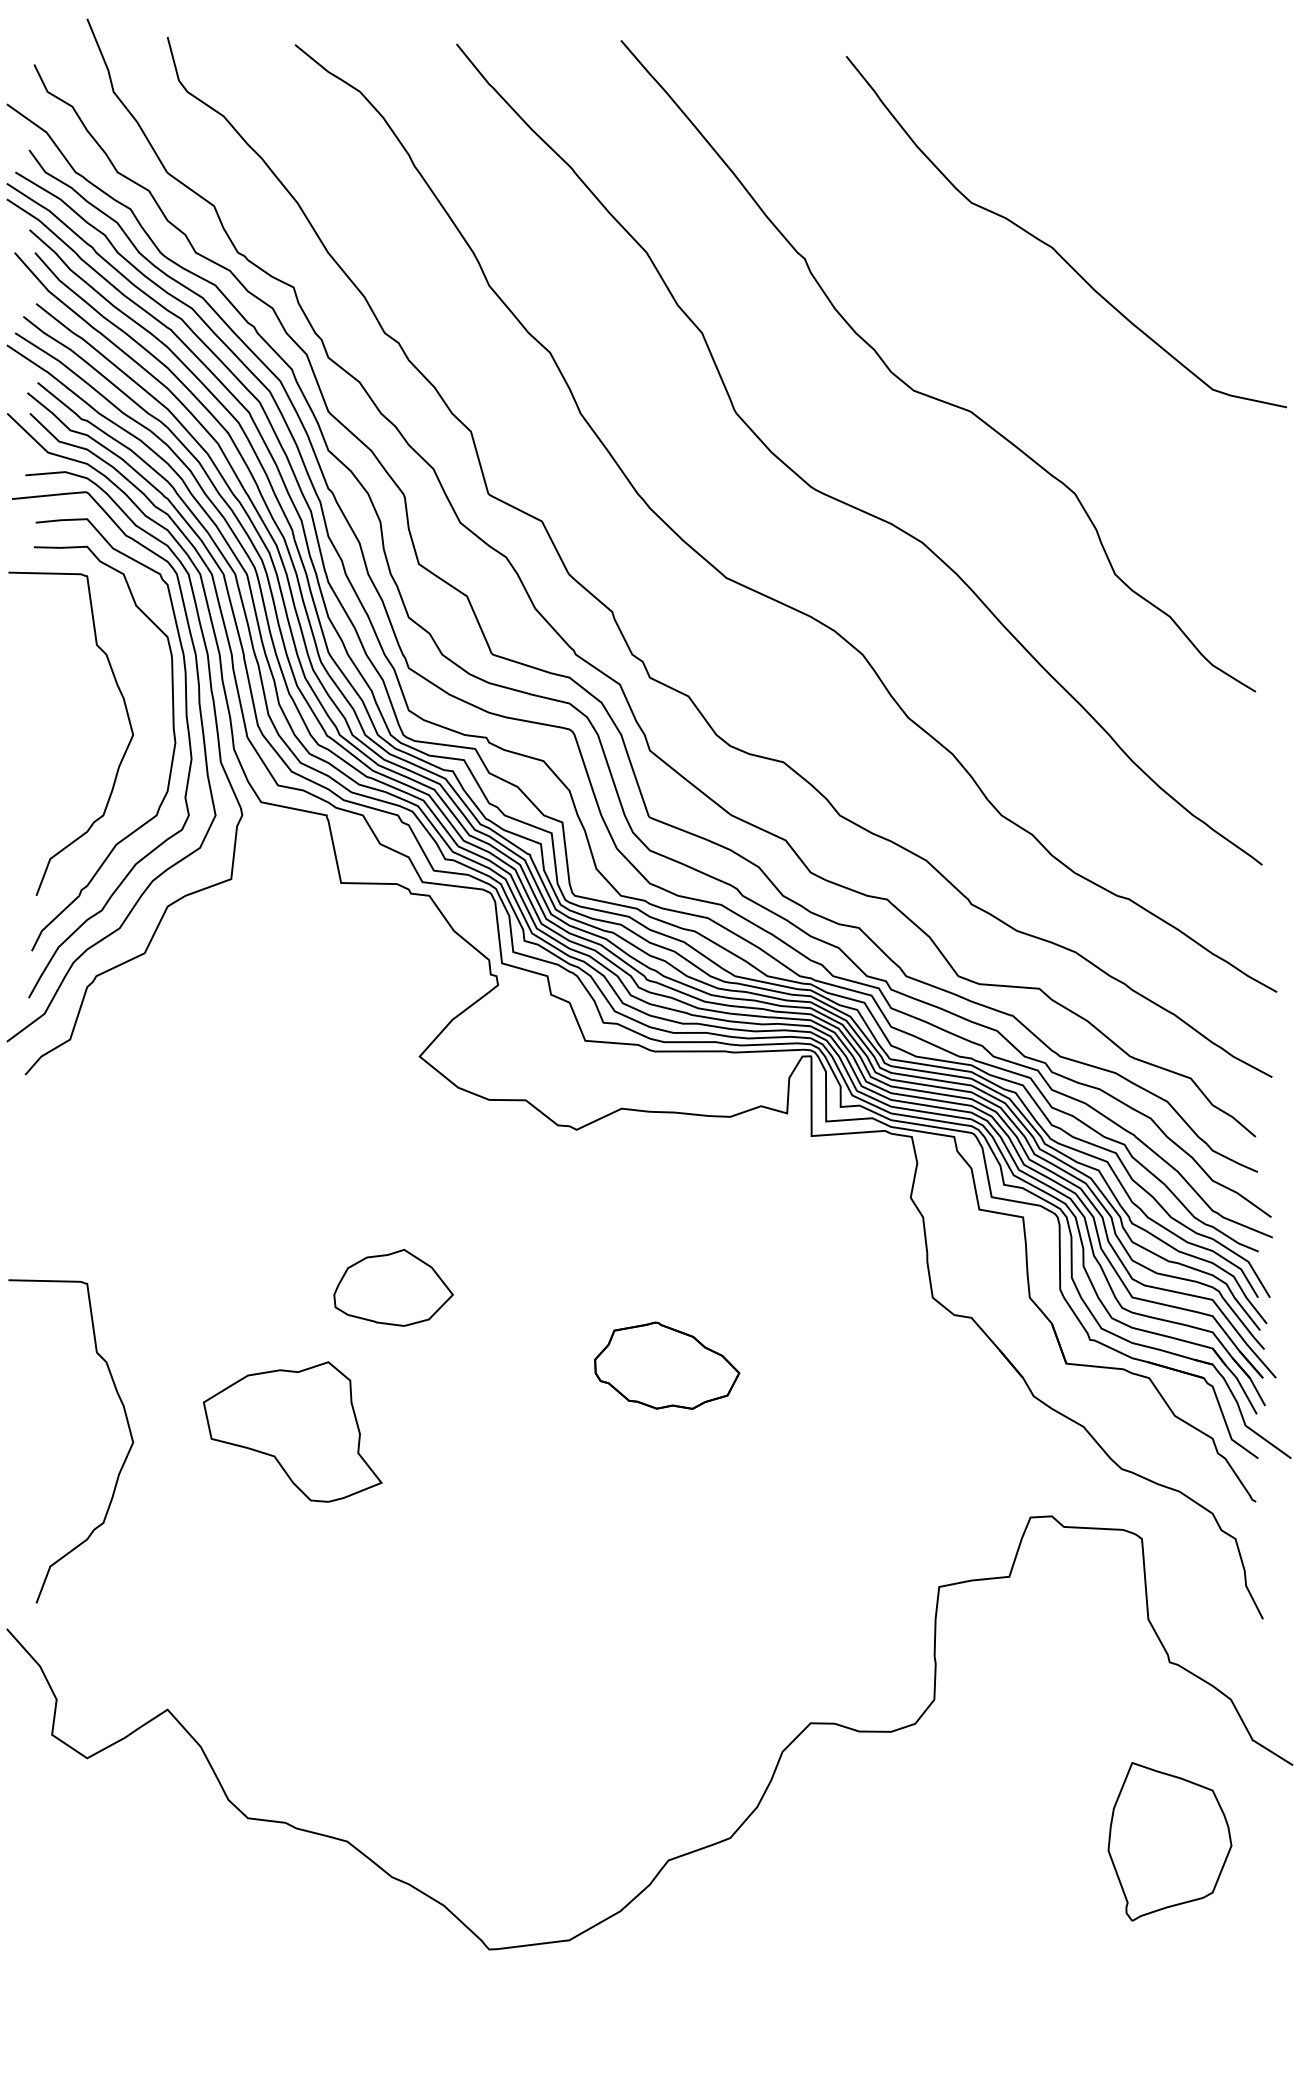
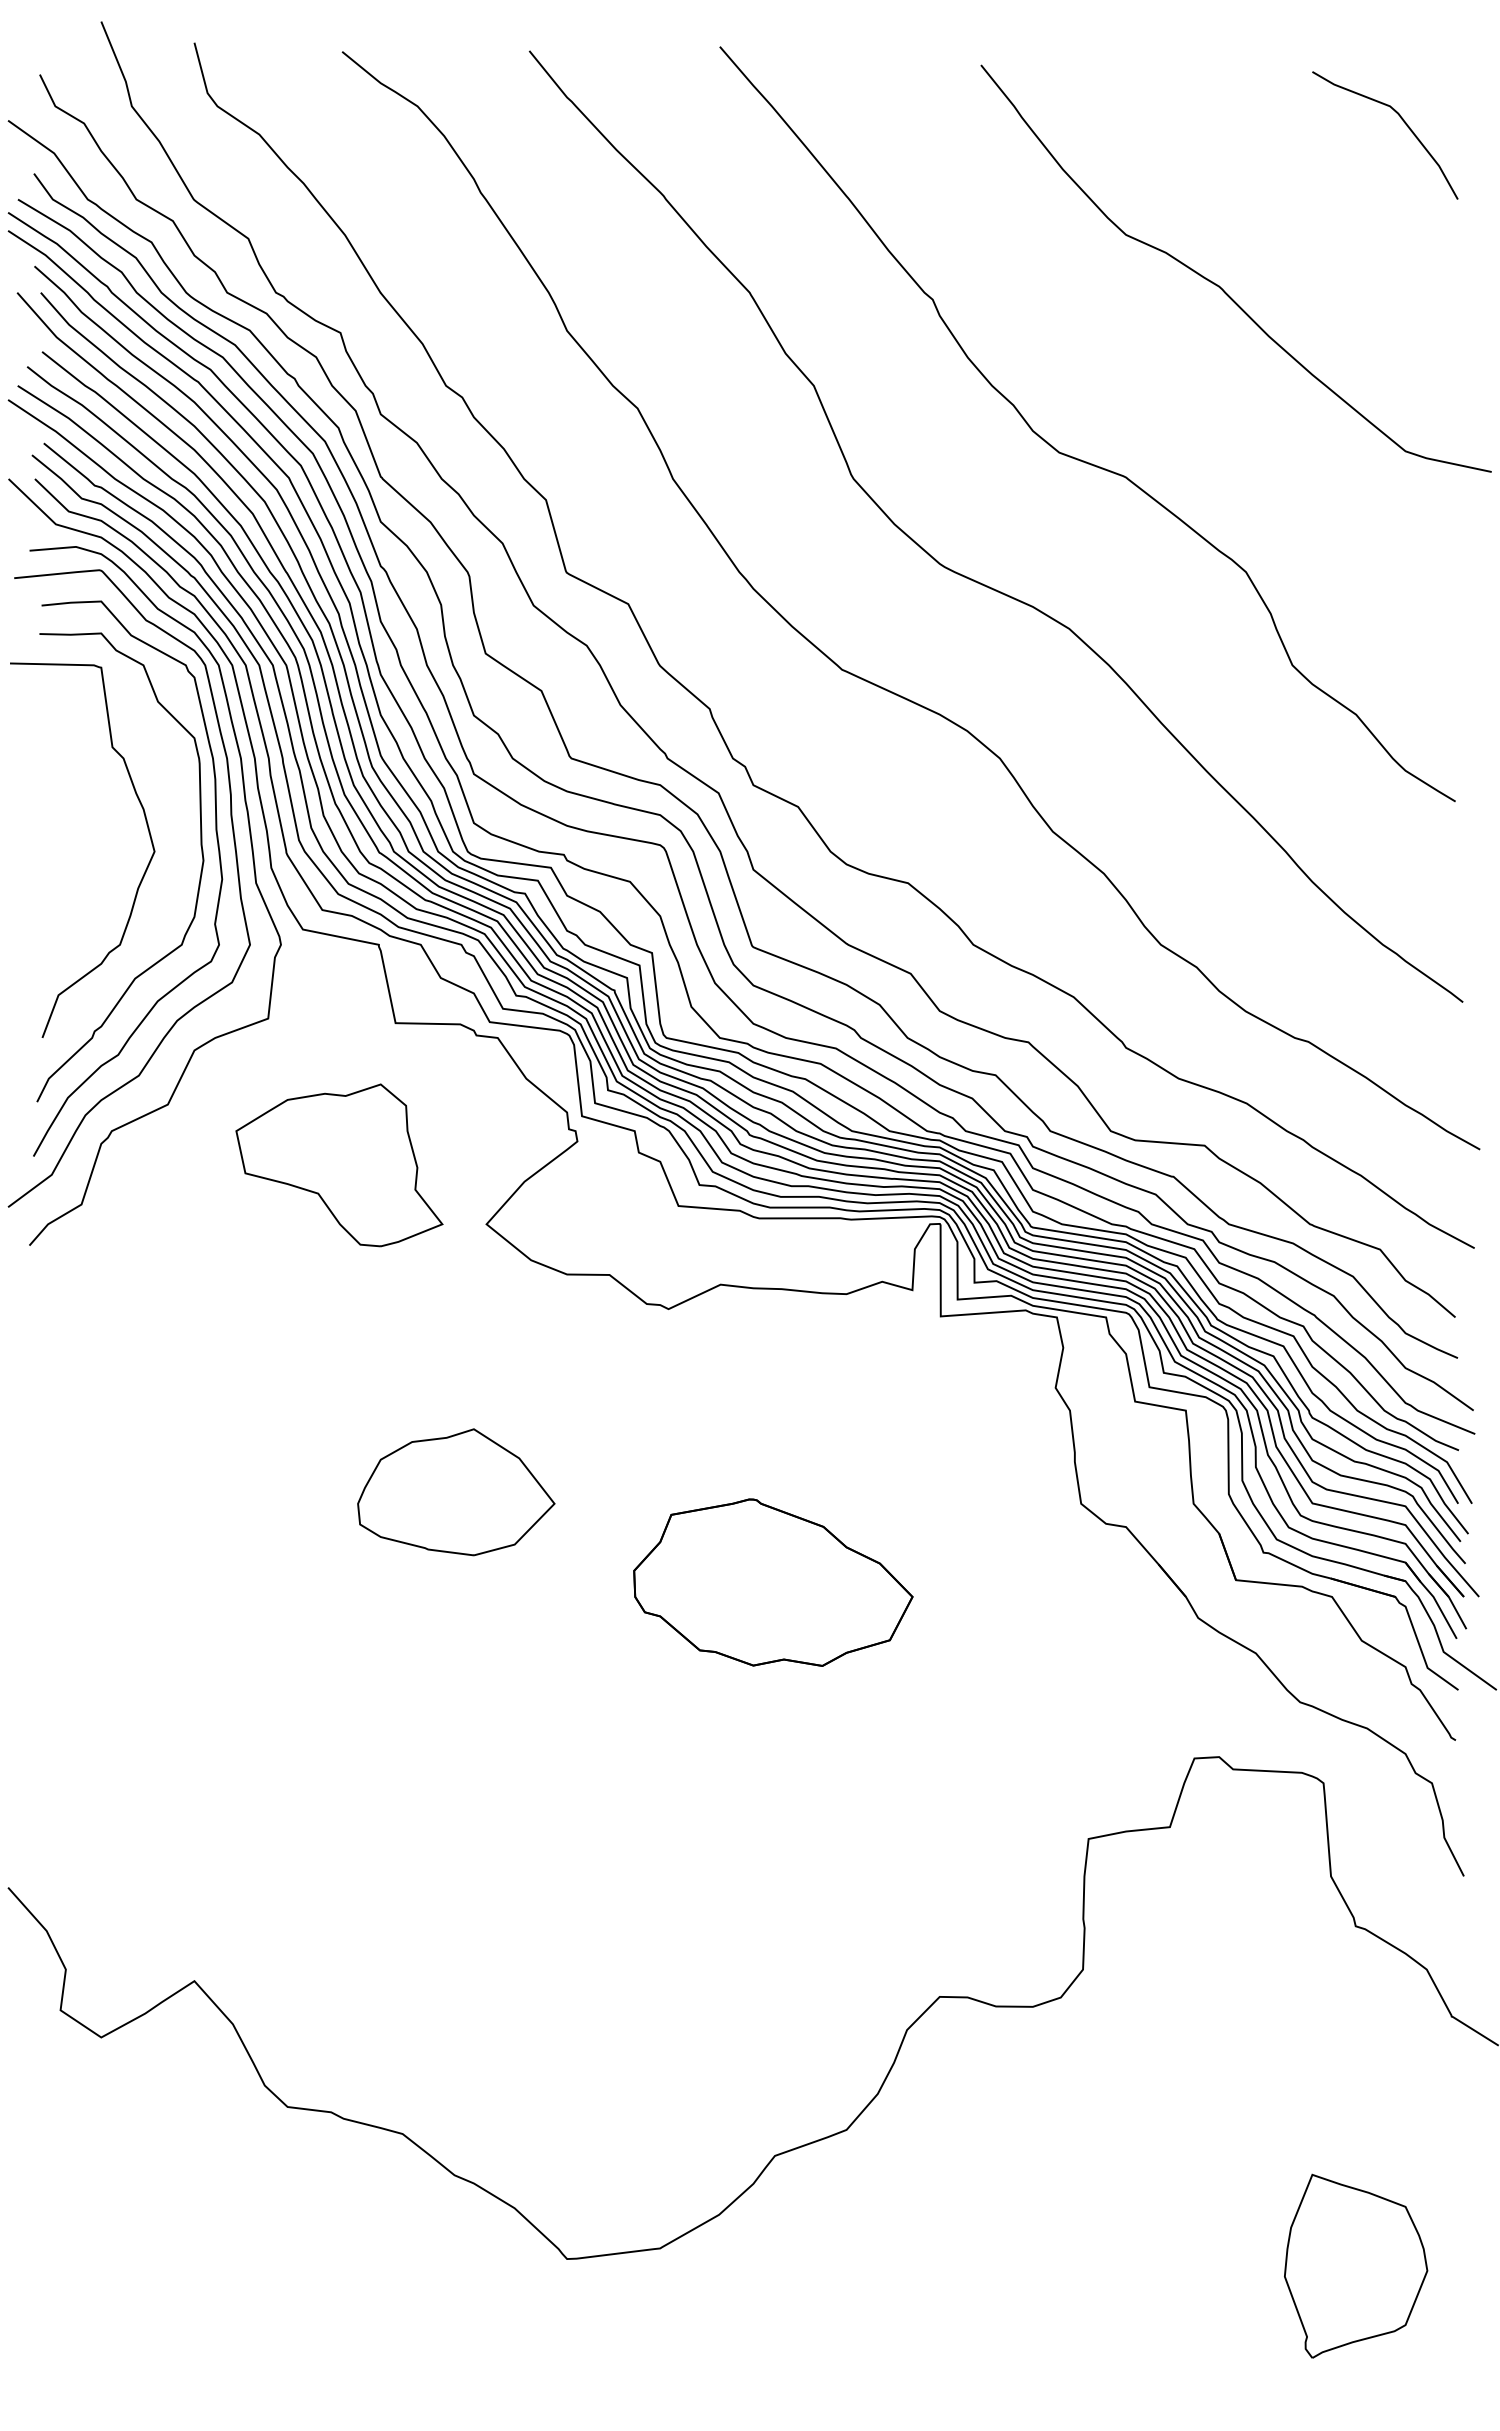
curve: (1210, 105) -> (1403, 122), added
part: (393, 1288) -> (456, 1492), size x1.43
part: (667, 1365) -> (773, 1582), size x1.67
part: (292, 1432) -> (339, 1165), moved
curve: (123, 1461) -> (143, 1693), removed
part: (1170, 1841) -> (1356, 2265), moved

